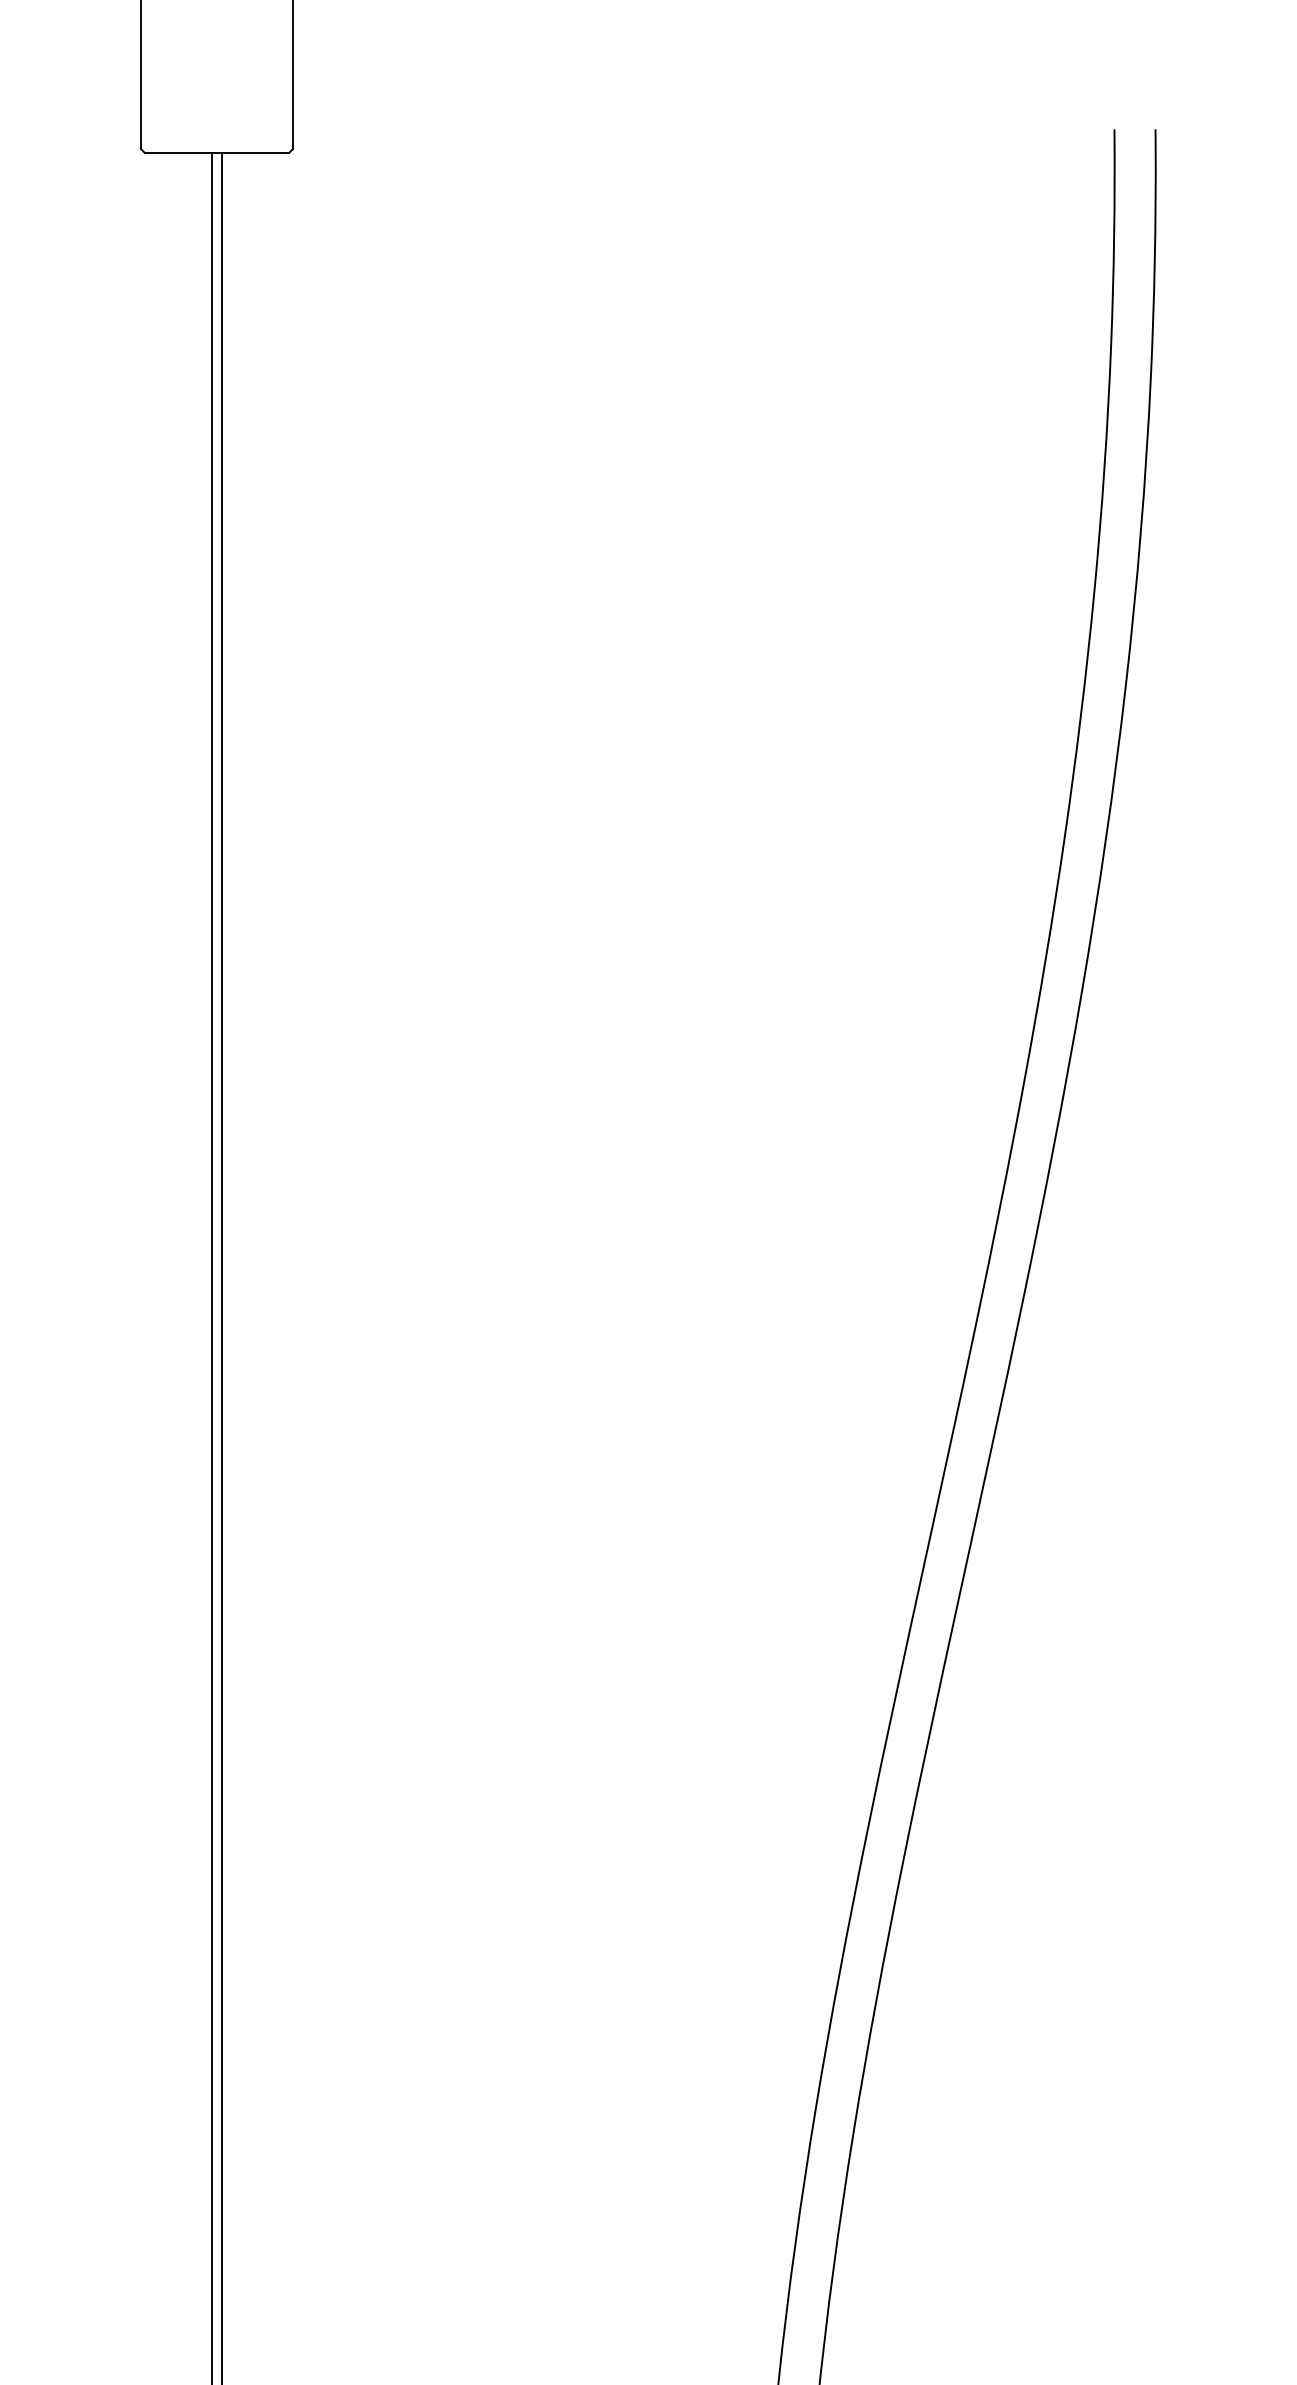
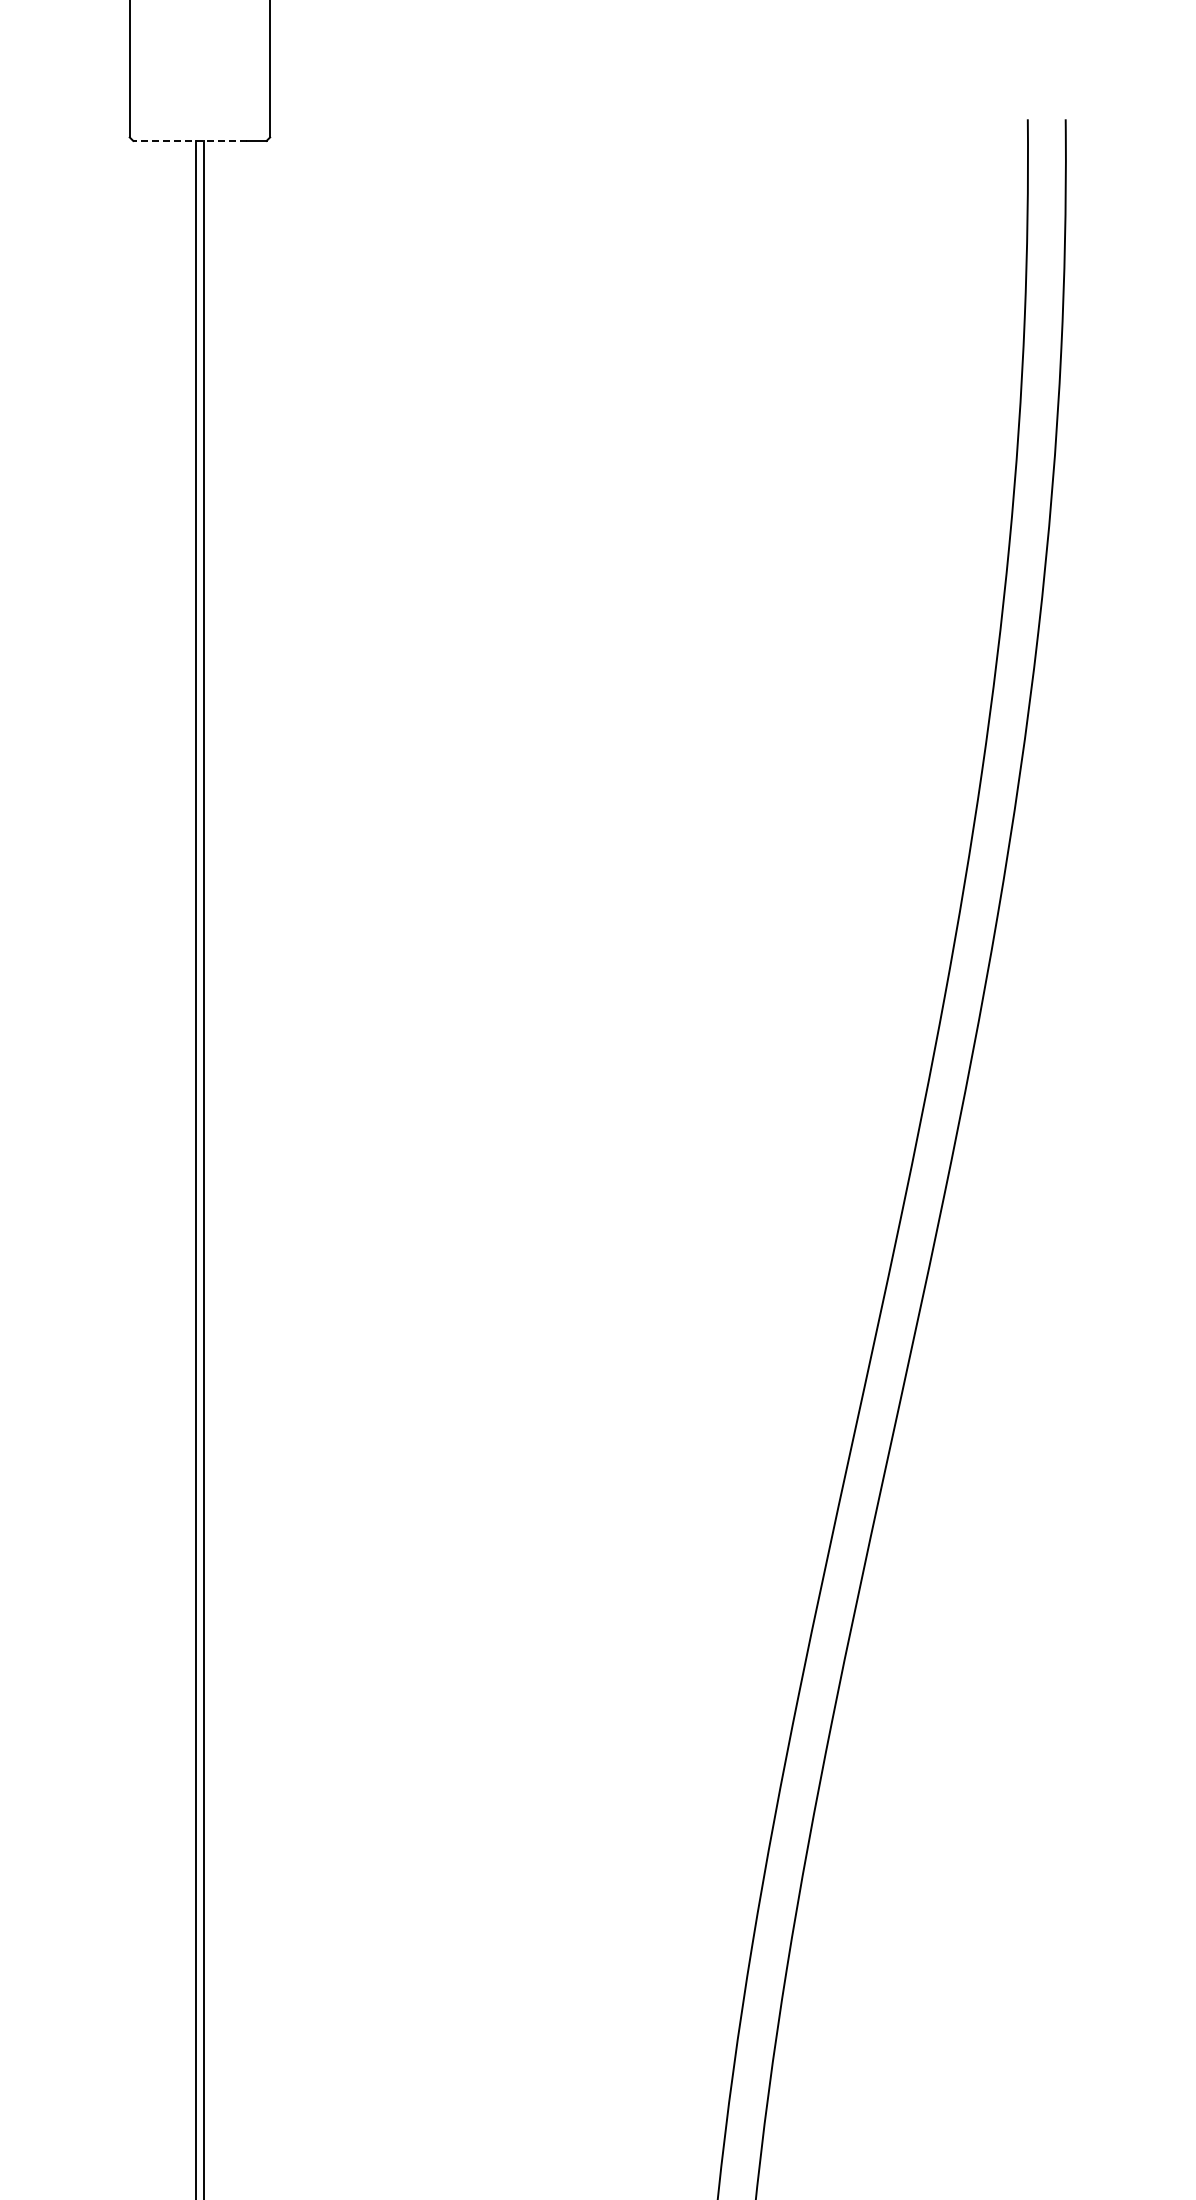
line: (206, 152) -> (190, 140), solid -> dashed

